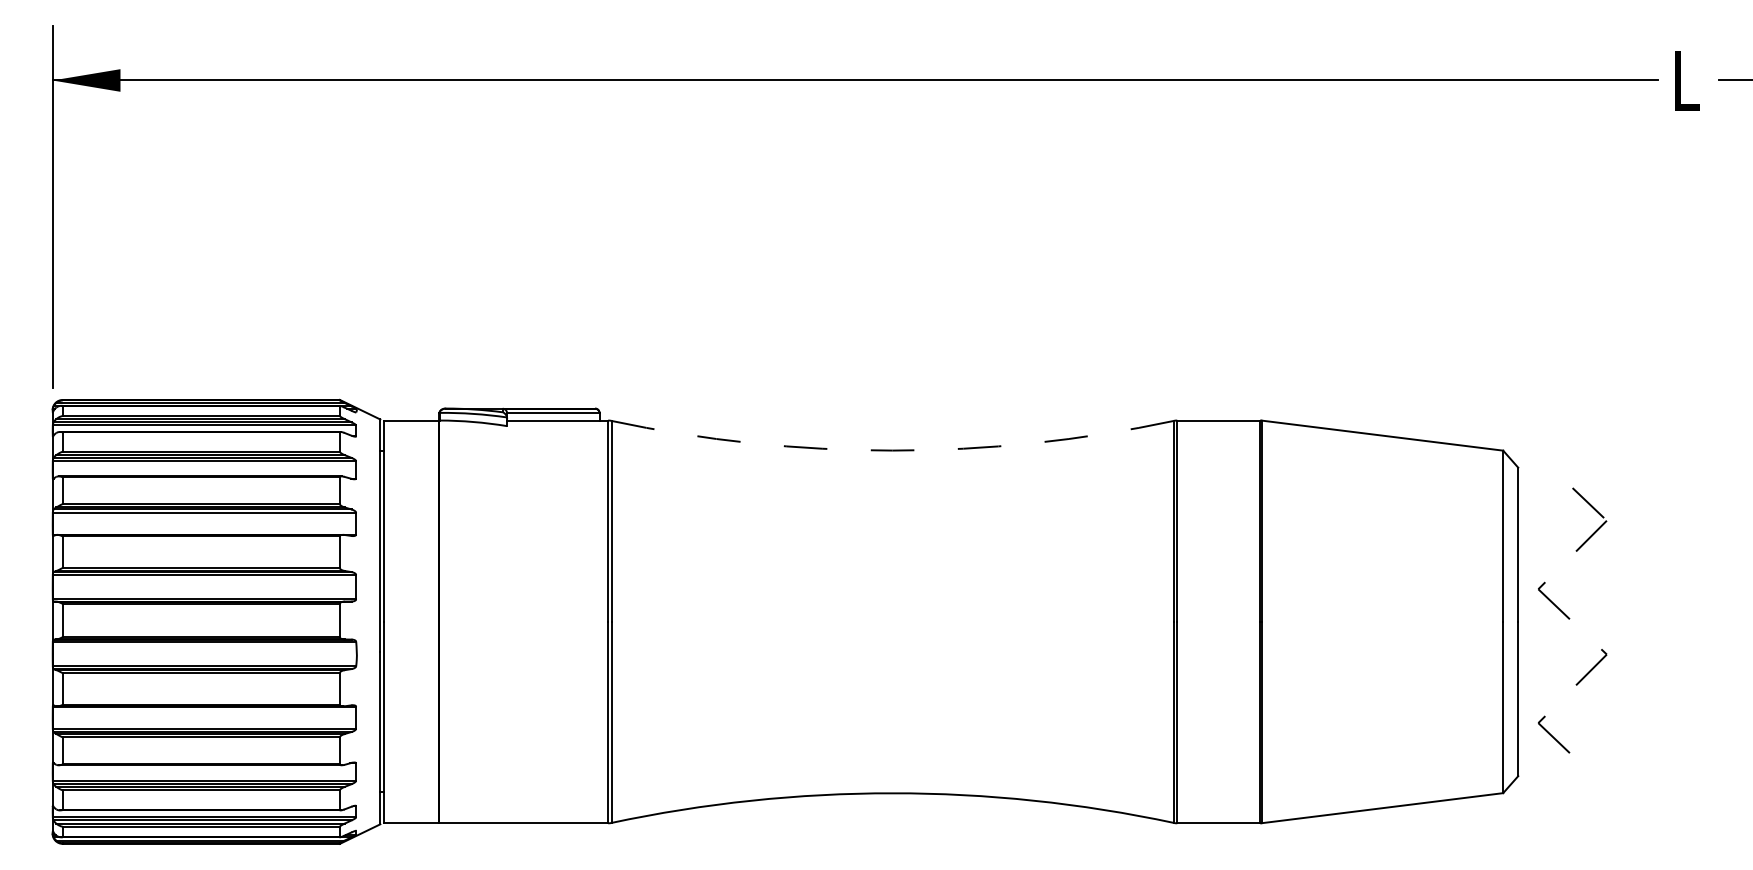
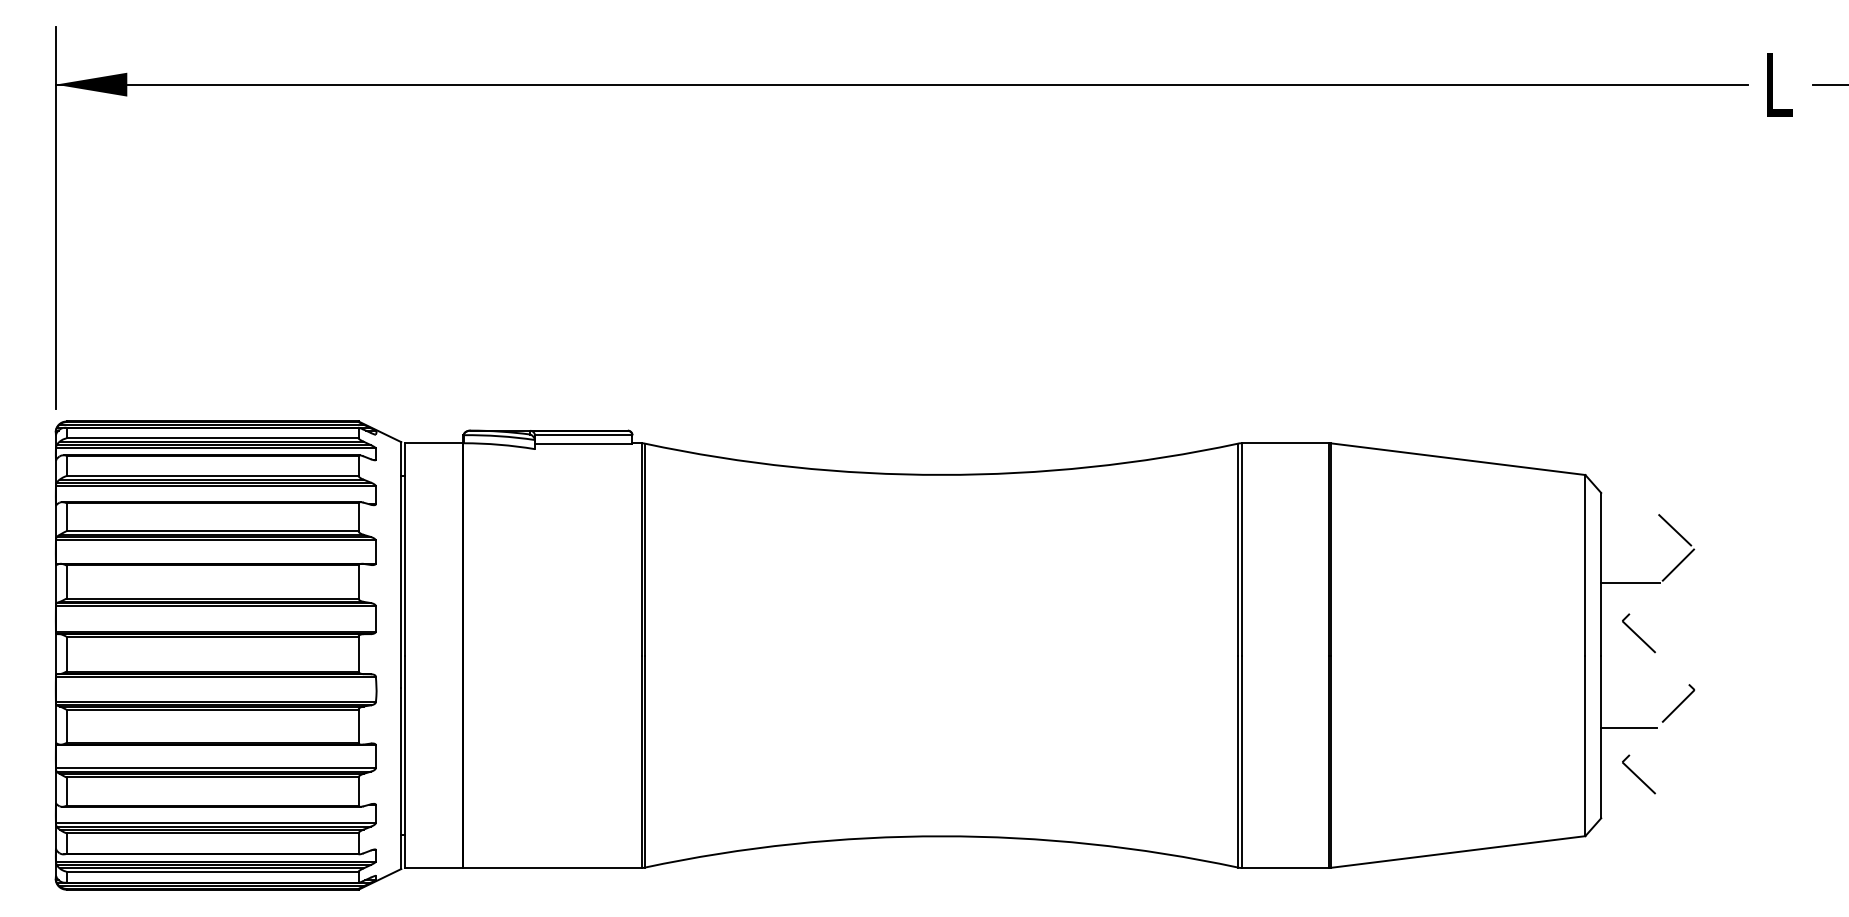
arc: (892, 450) -> (941, 474), dashed -> solid
line: (1546, 553) -> (1631, 583), added
line: (1544, 690) -> (1628, 727), added

